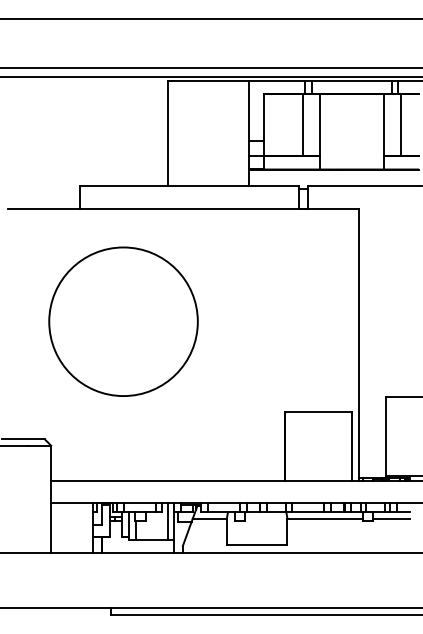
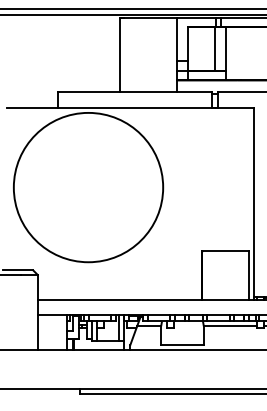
circle: (123, 321) -> (88, 187), size x1.43

